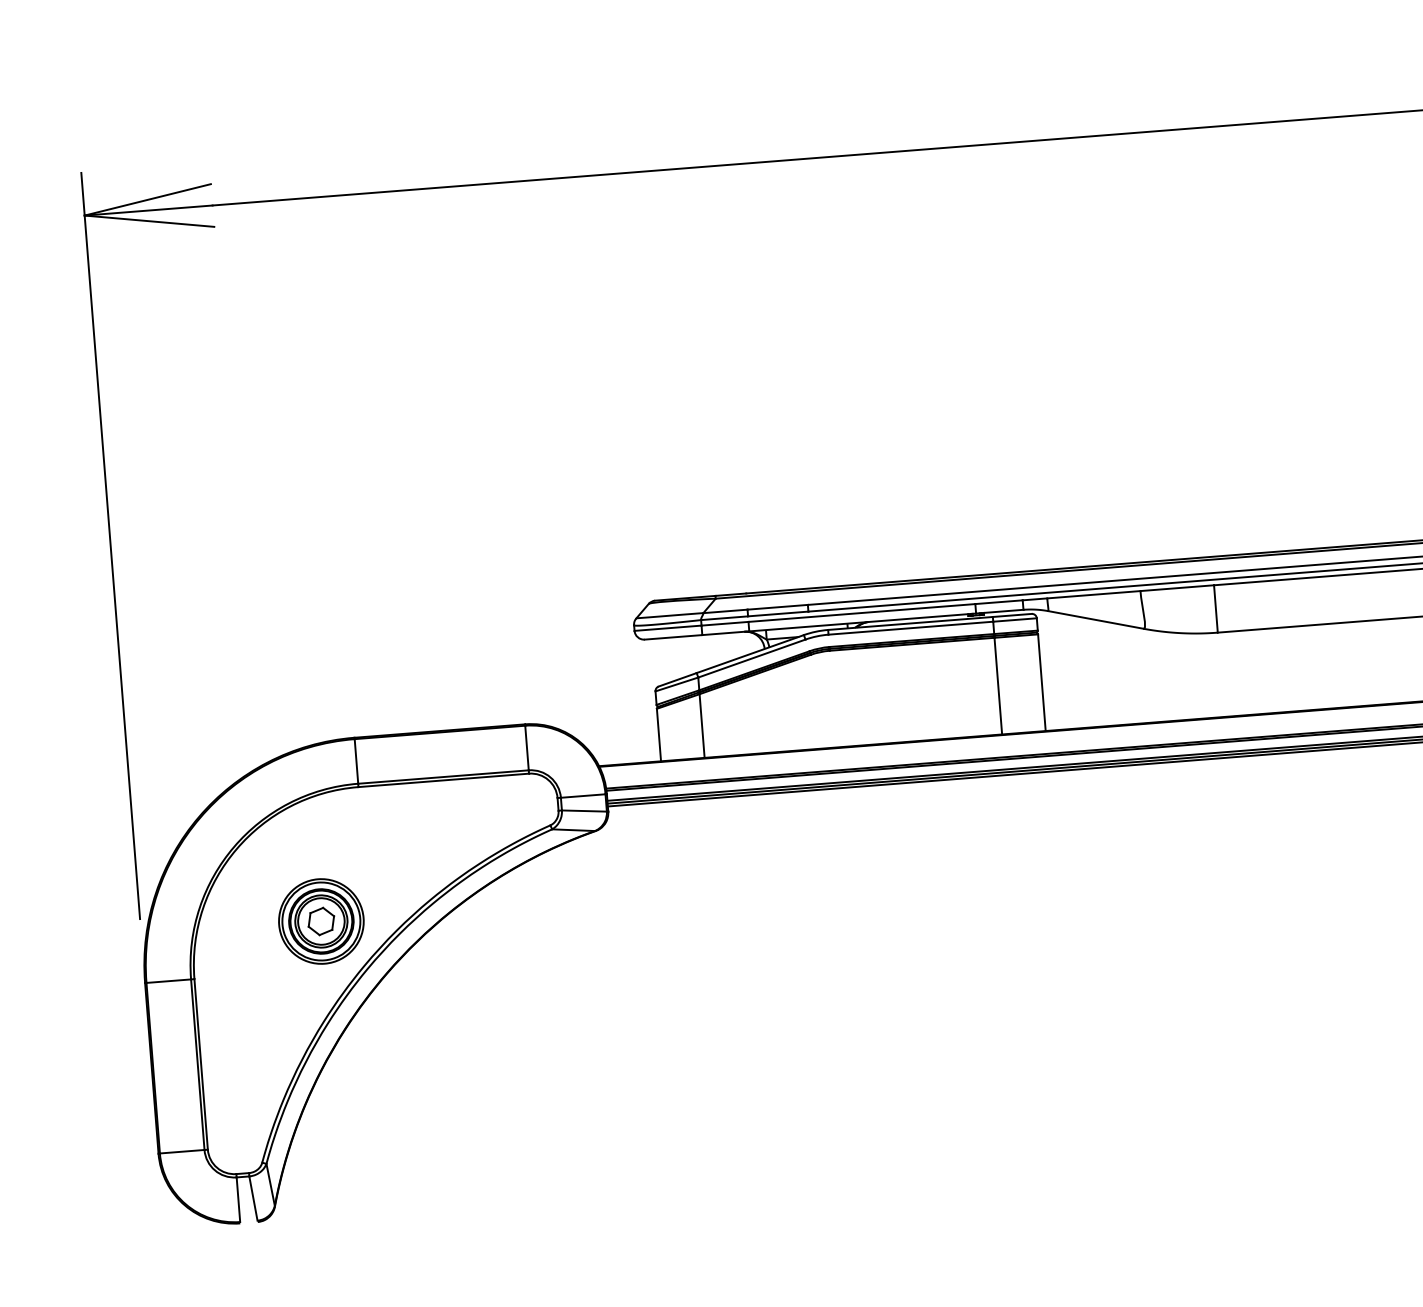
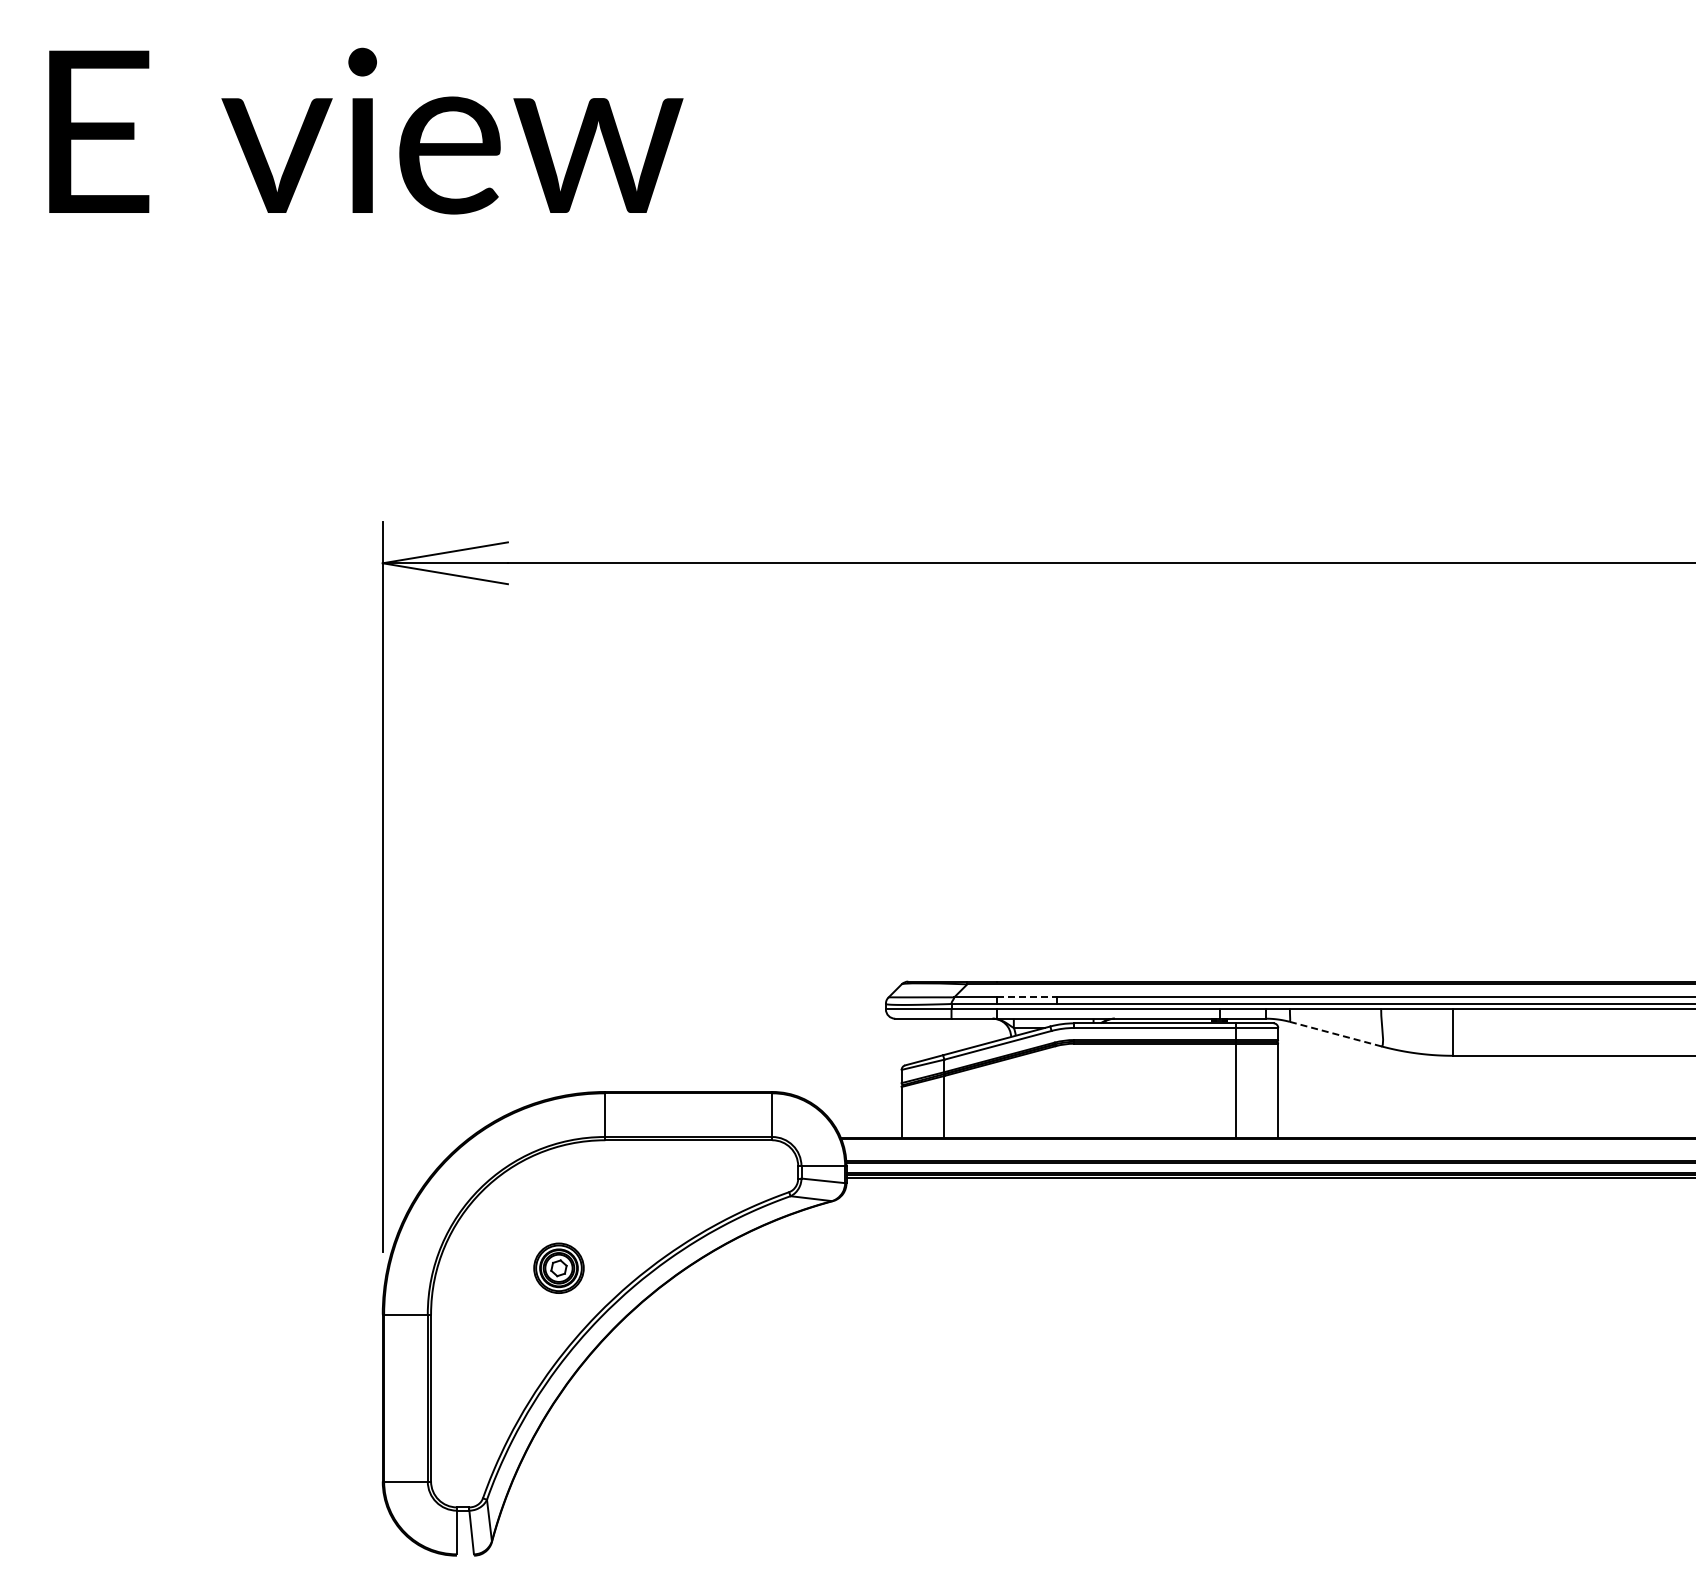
line: (778, 607) -> (1027, 997), solid -> dashed
line: (1096, 620) -> (1336, 1034), solid -> dashed
part: (320, 921) -> (558, 1268), size x0.6

